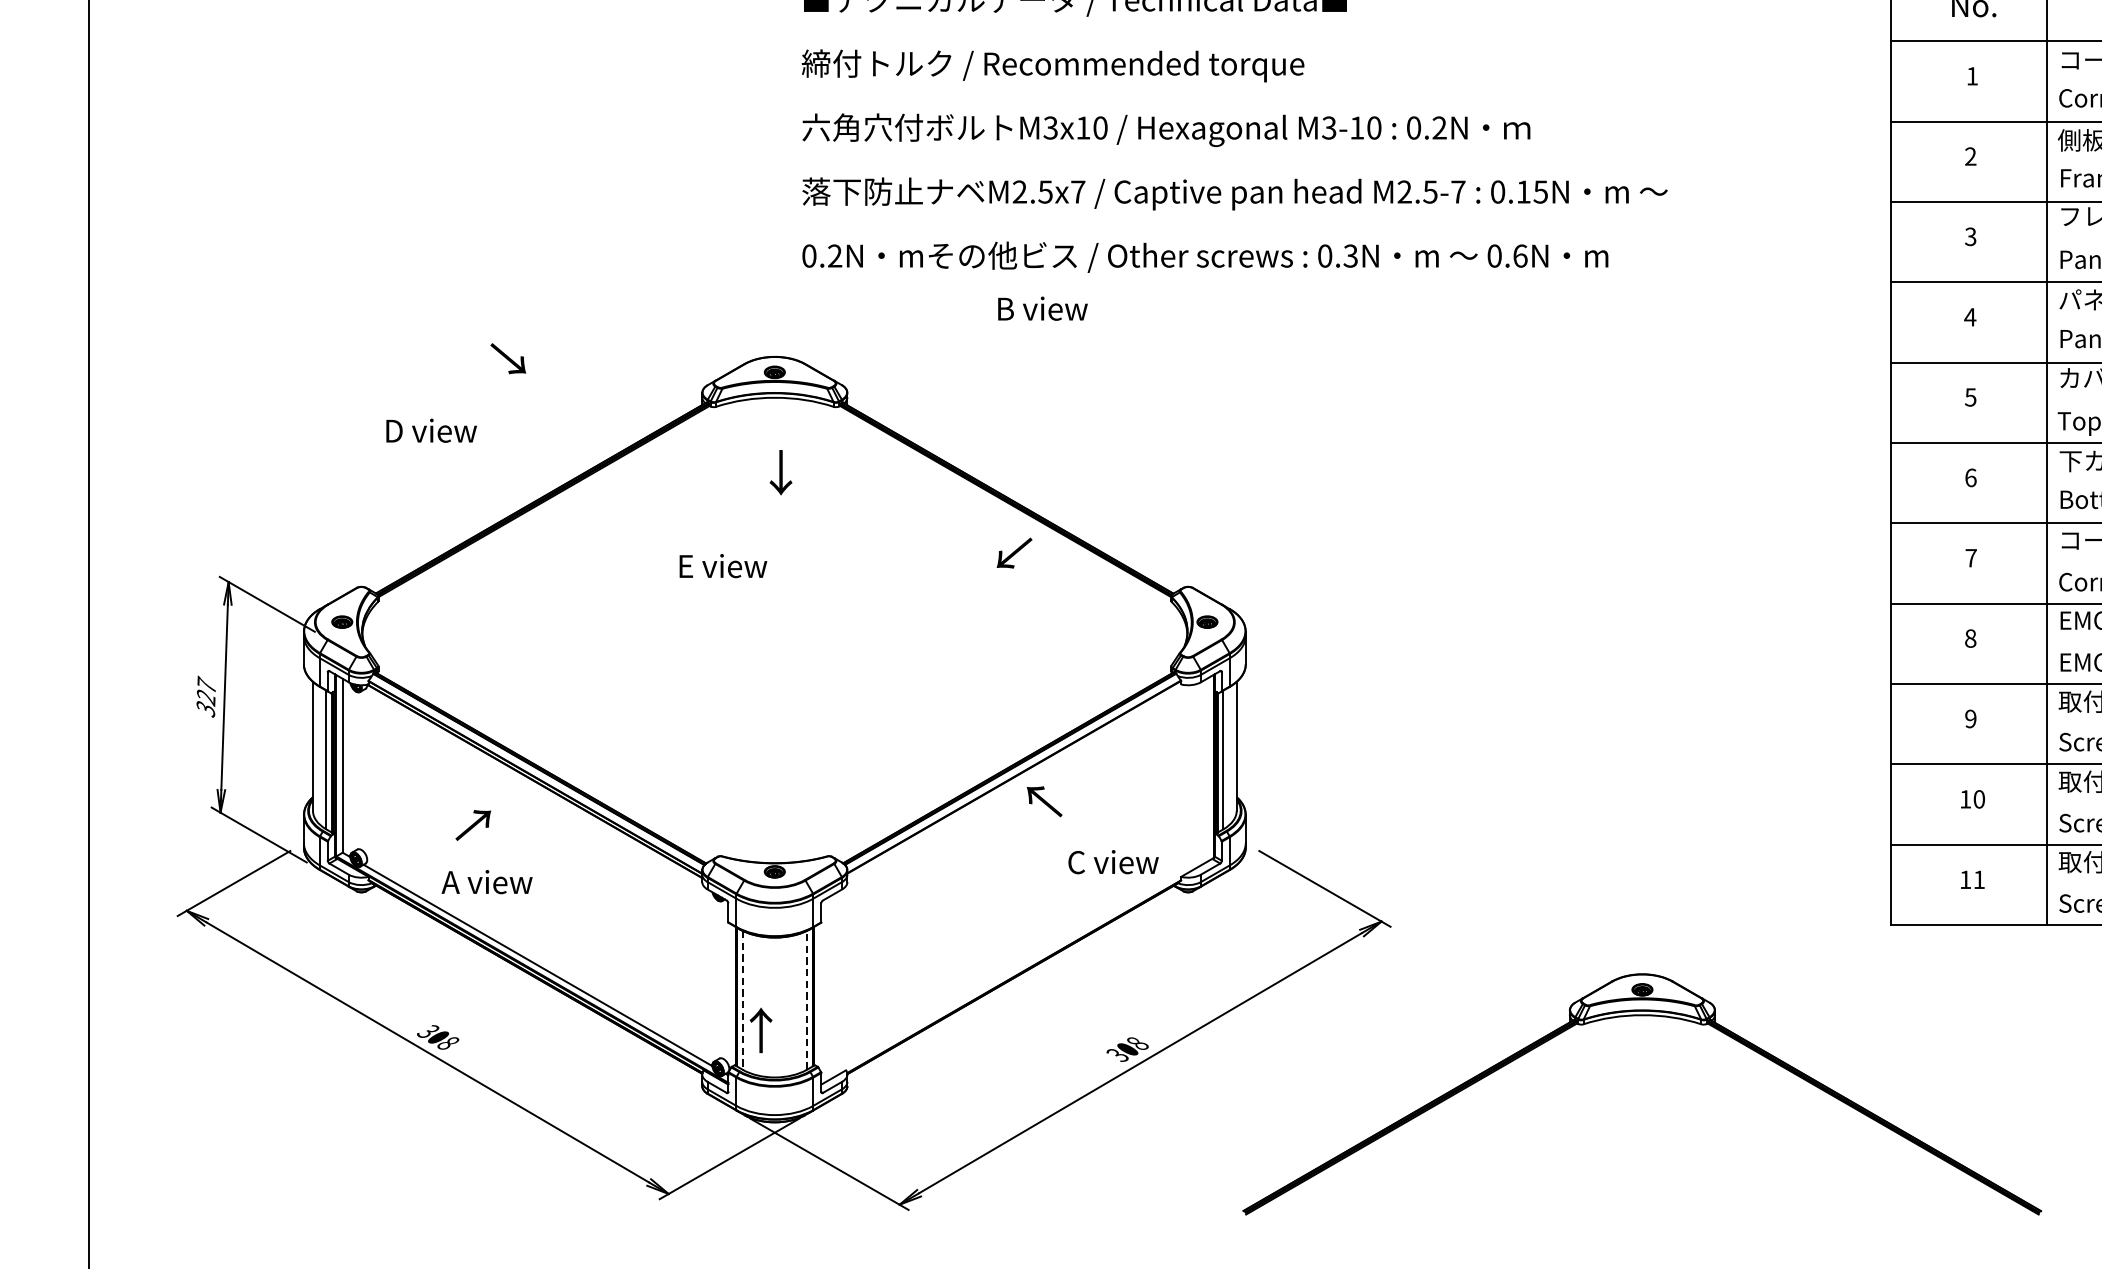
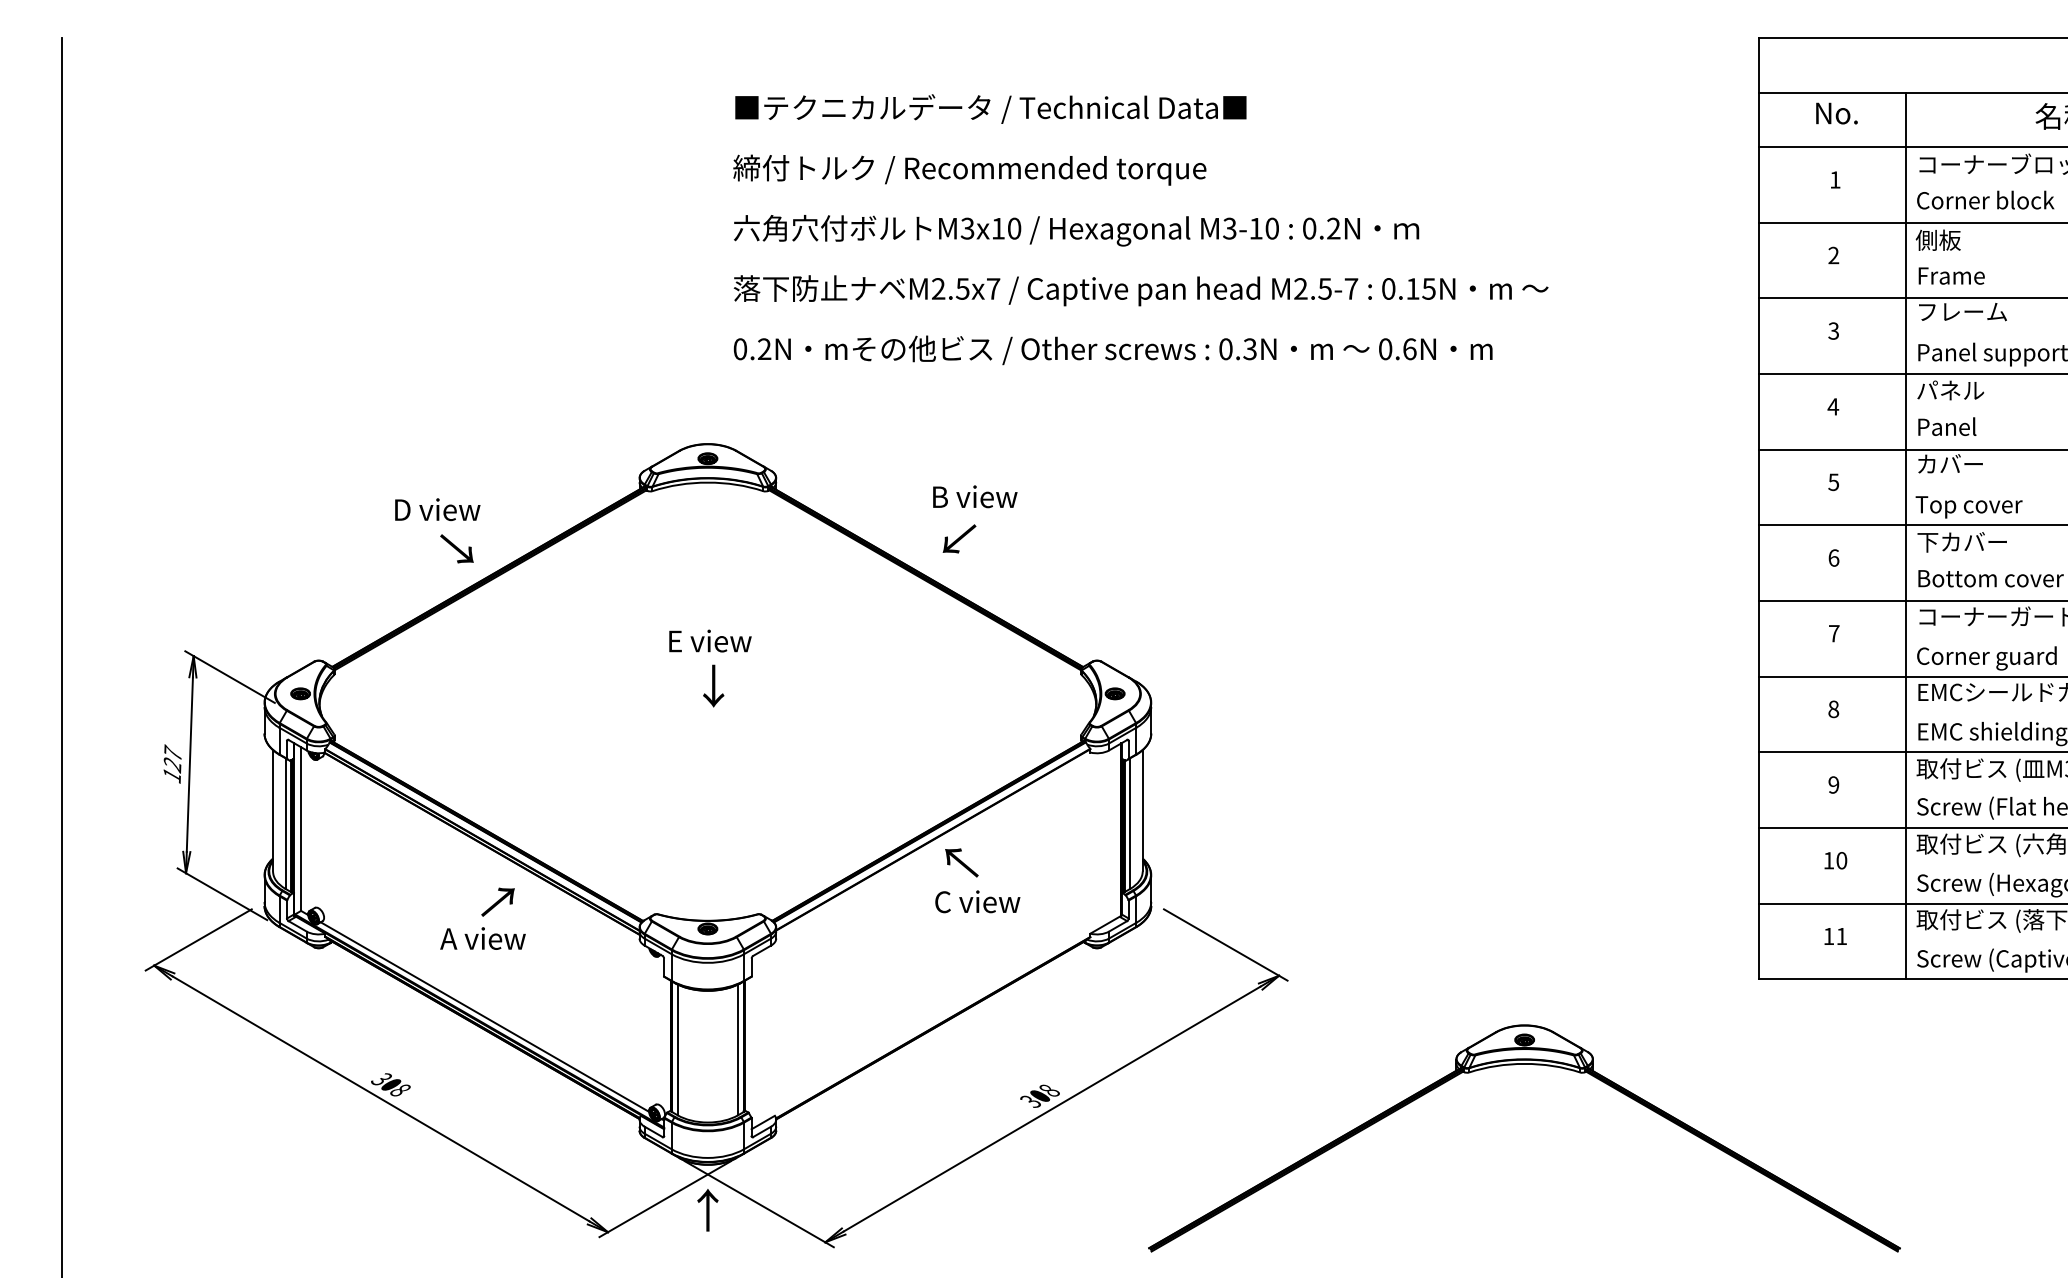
text: (1043, 308) -> (975, 496), moved
text: (507, 358) -> (456, 548), moved
text: (431, 430) -> (437, 509), moved
text: (780, 471) -> (713, 685), moved
text: (1014, 552) -> (959, 538), moved
text: (723, 565) -> (710, 640), moved
text: (205, 708) -> (171, 775), 327 -> 127
text: (472, 824) -> (497, 901), moved
text: (1113, 861) -> (977, 901), moved
text: (486, 882) -> (482, 938), moved
line: (807, 999) -> (738, 1049), dashed -> solid
line: (742, 1000) -> (677, 1050), dashed -> solid
text: (760, 1030) -> (707, 1210), moved

